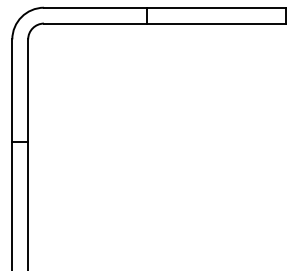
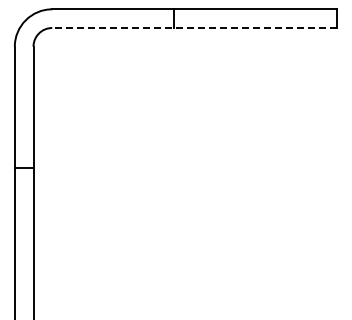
line: (164, 24) -> (194, 28), solid -> dashed

